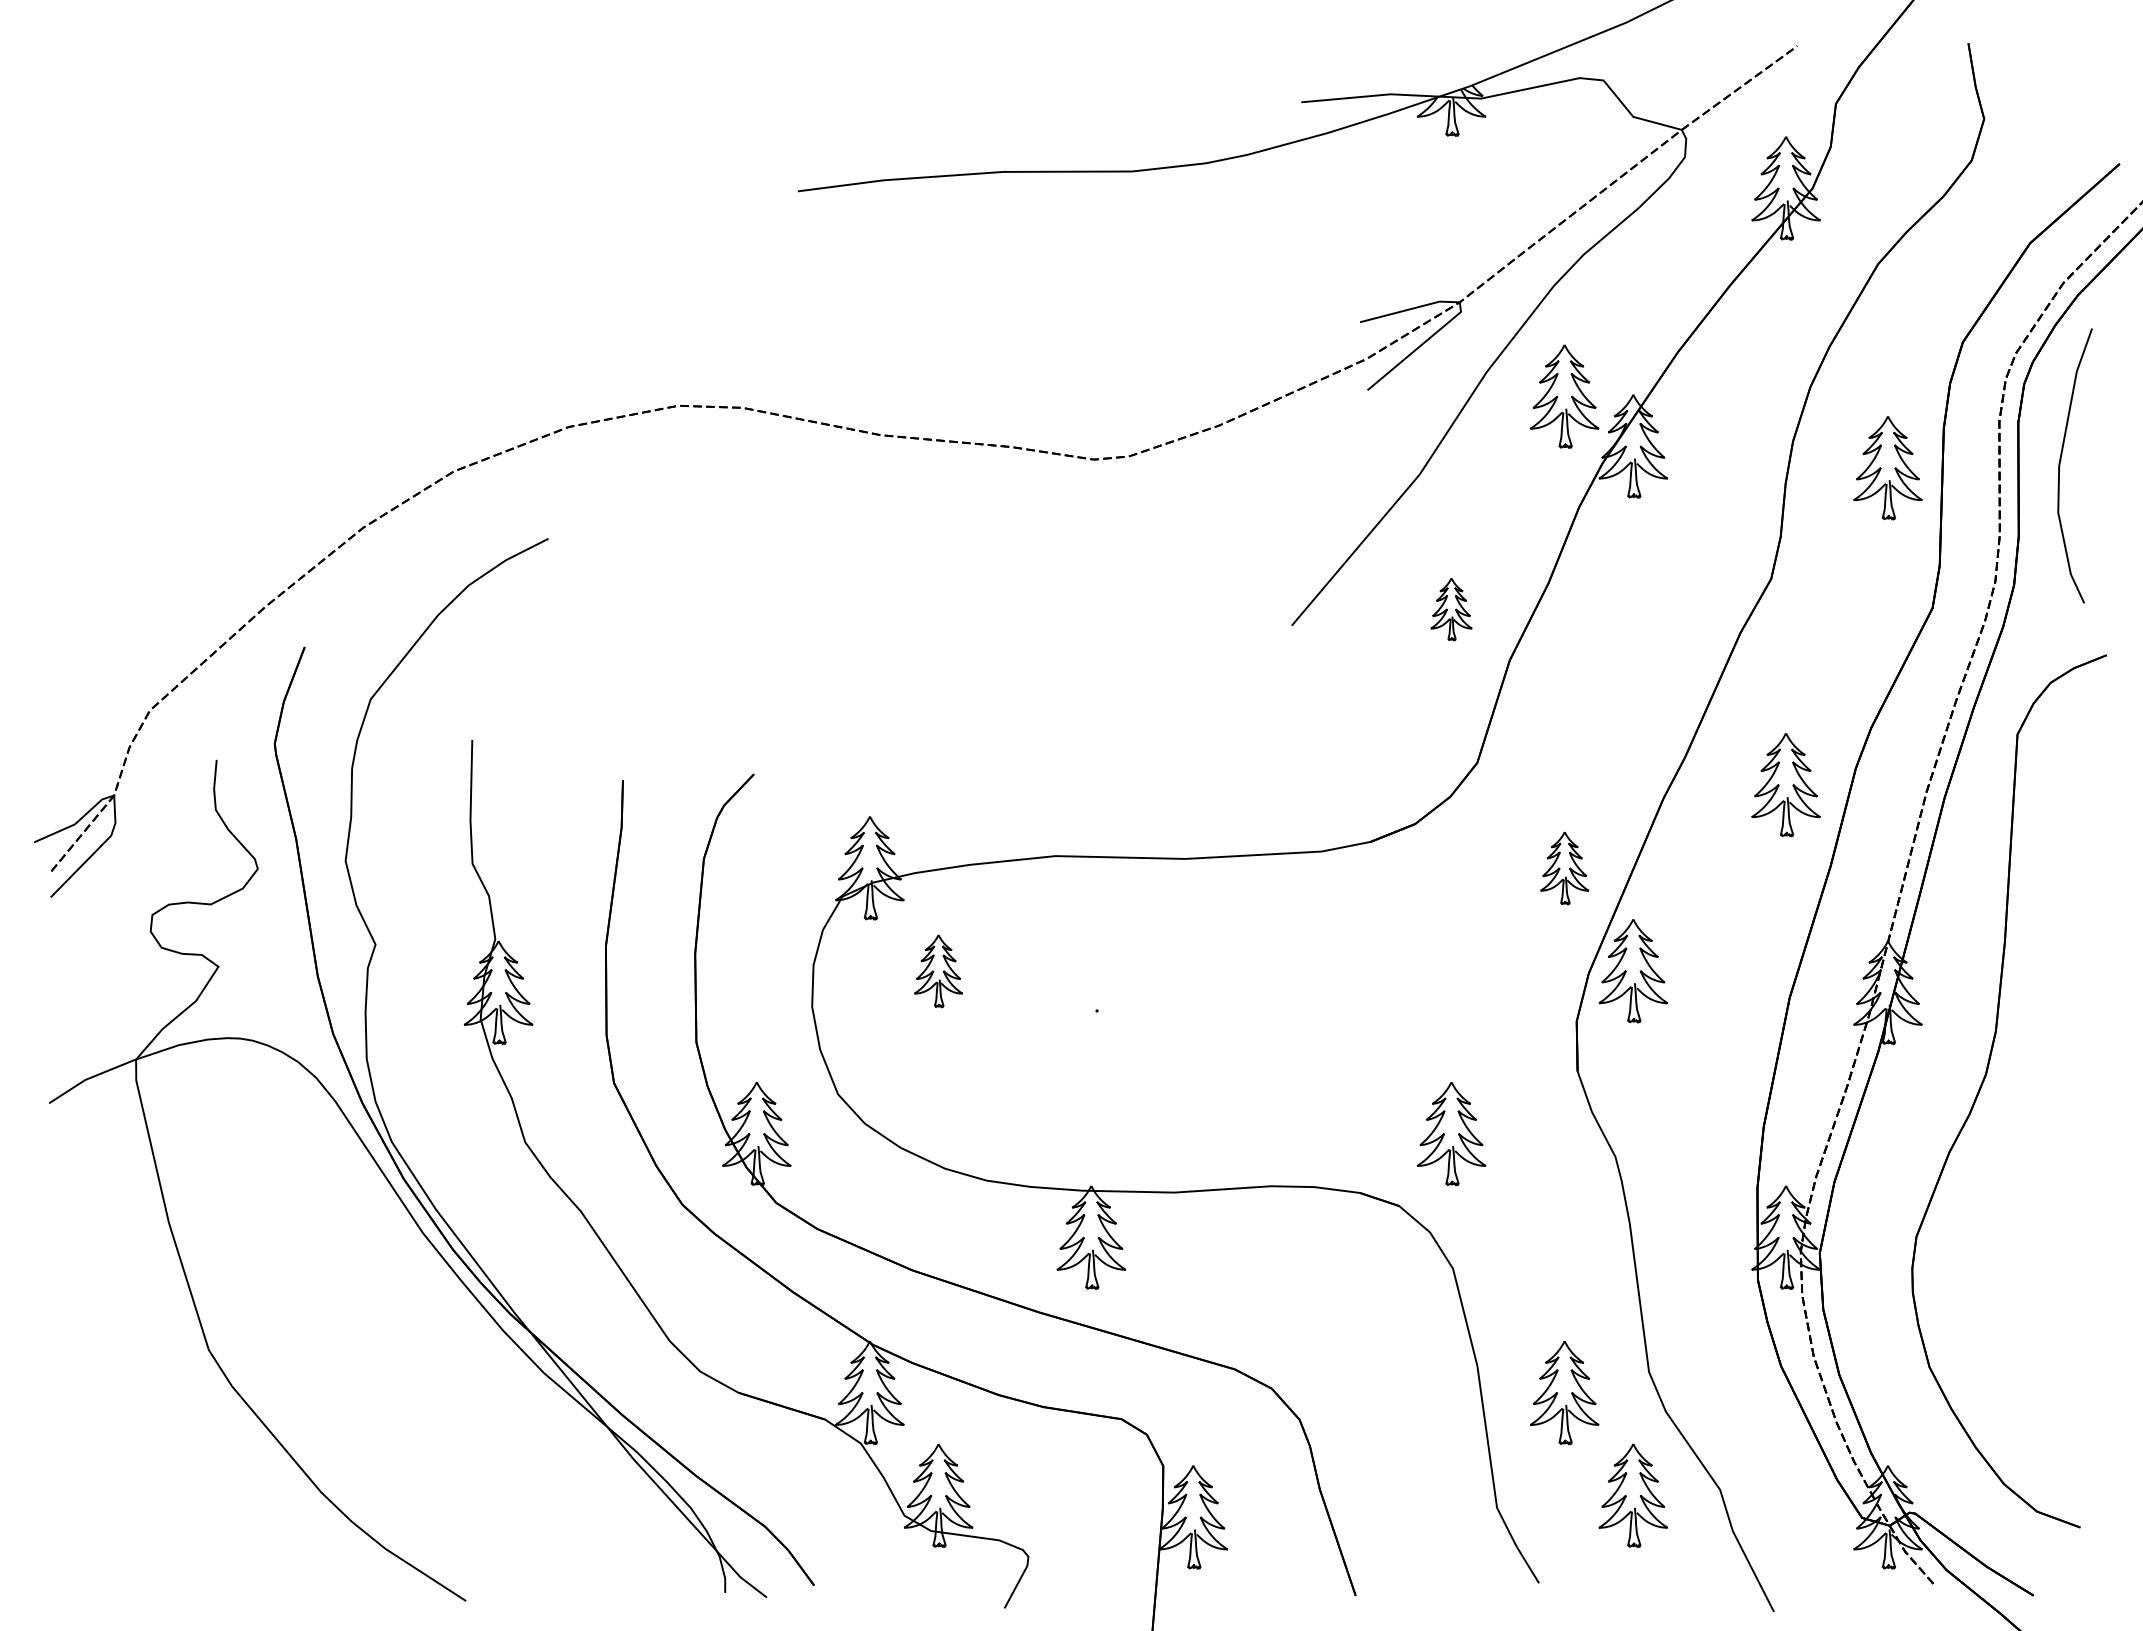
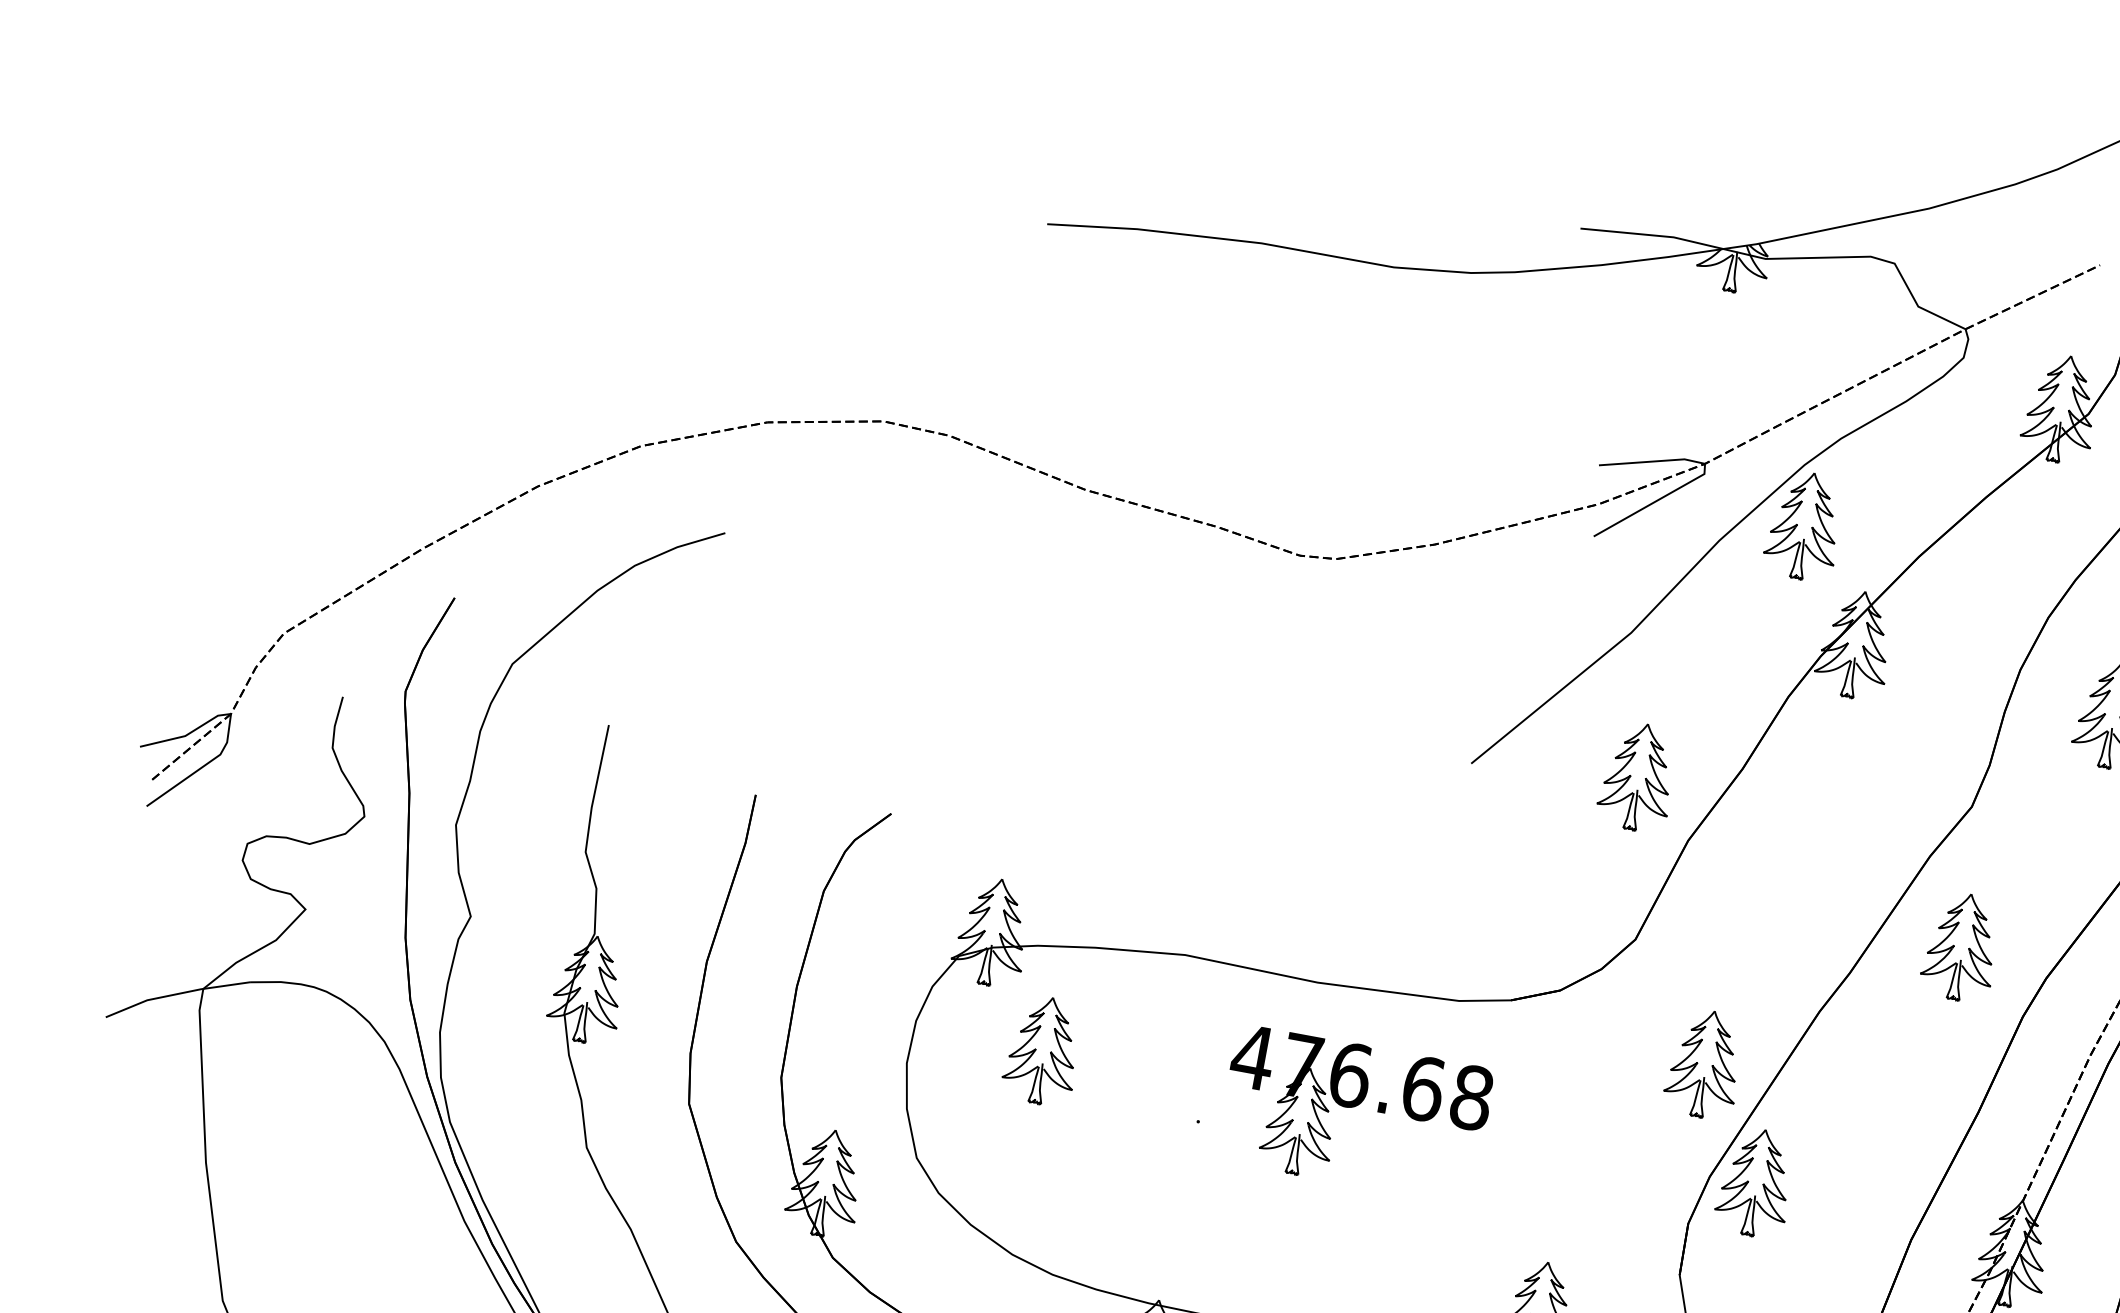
part: (1564, 396) -> (1804, 525), moved
part: (1451, 609) -> (1638, 777), size x1.67
part: (1785, 785) -> (1960, 947), moved
part: (1564, 868) -> (1704, 1064), size x1.43
part: (1240, 970) -> (1353, 1107), added
part: (938, 971) -> (1043, 1051), size x1.43

